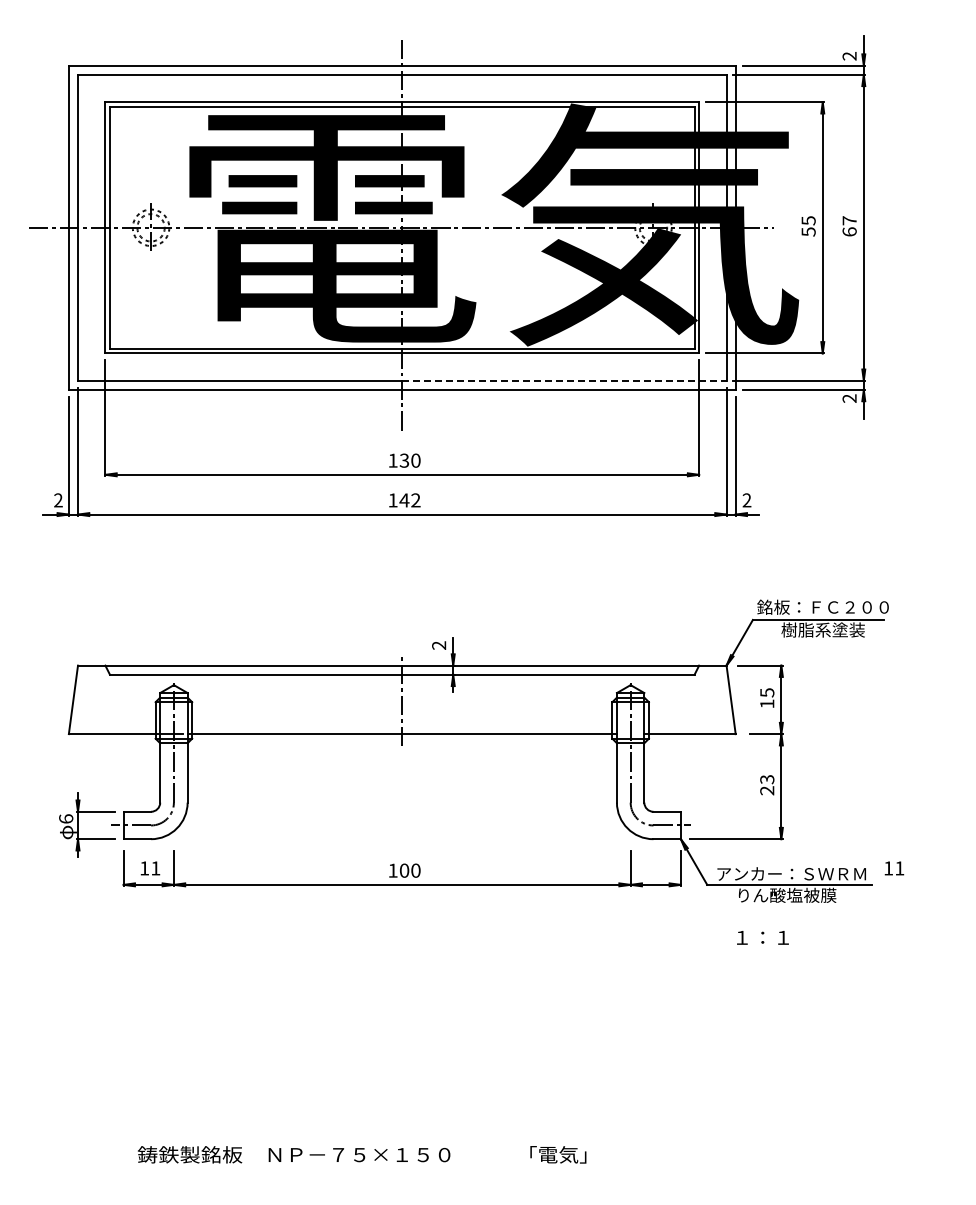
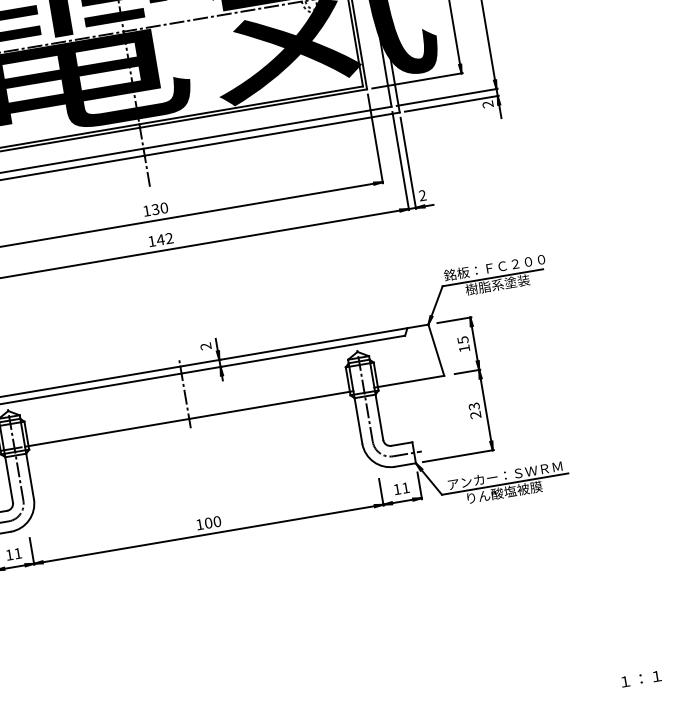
line: (564, 380) -> (267, 127), dashed -> solid
text: (894, 868) -> (401, 488), moved
text: (762, 937) -> (640, 678), moved

